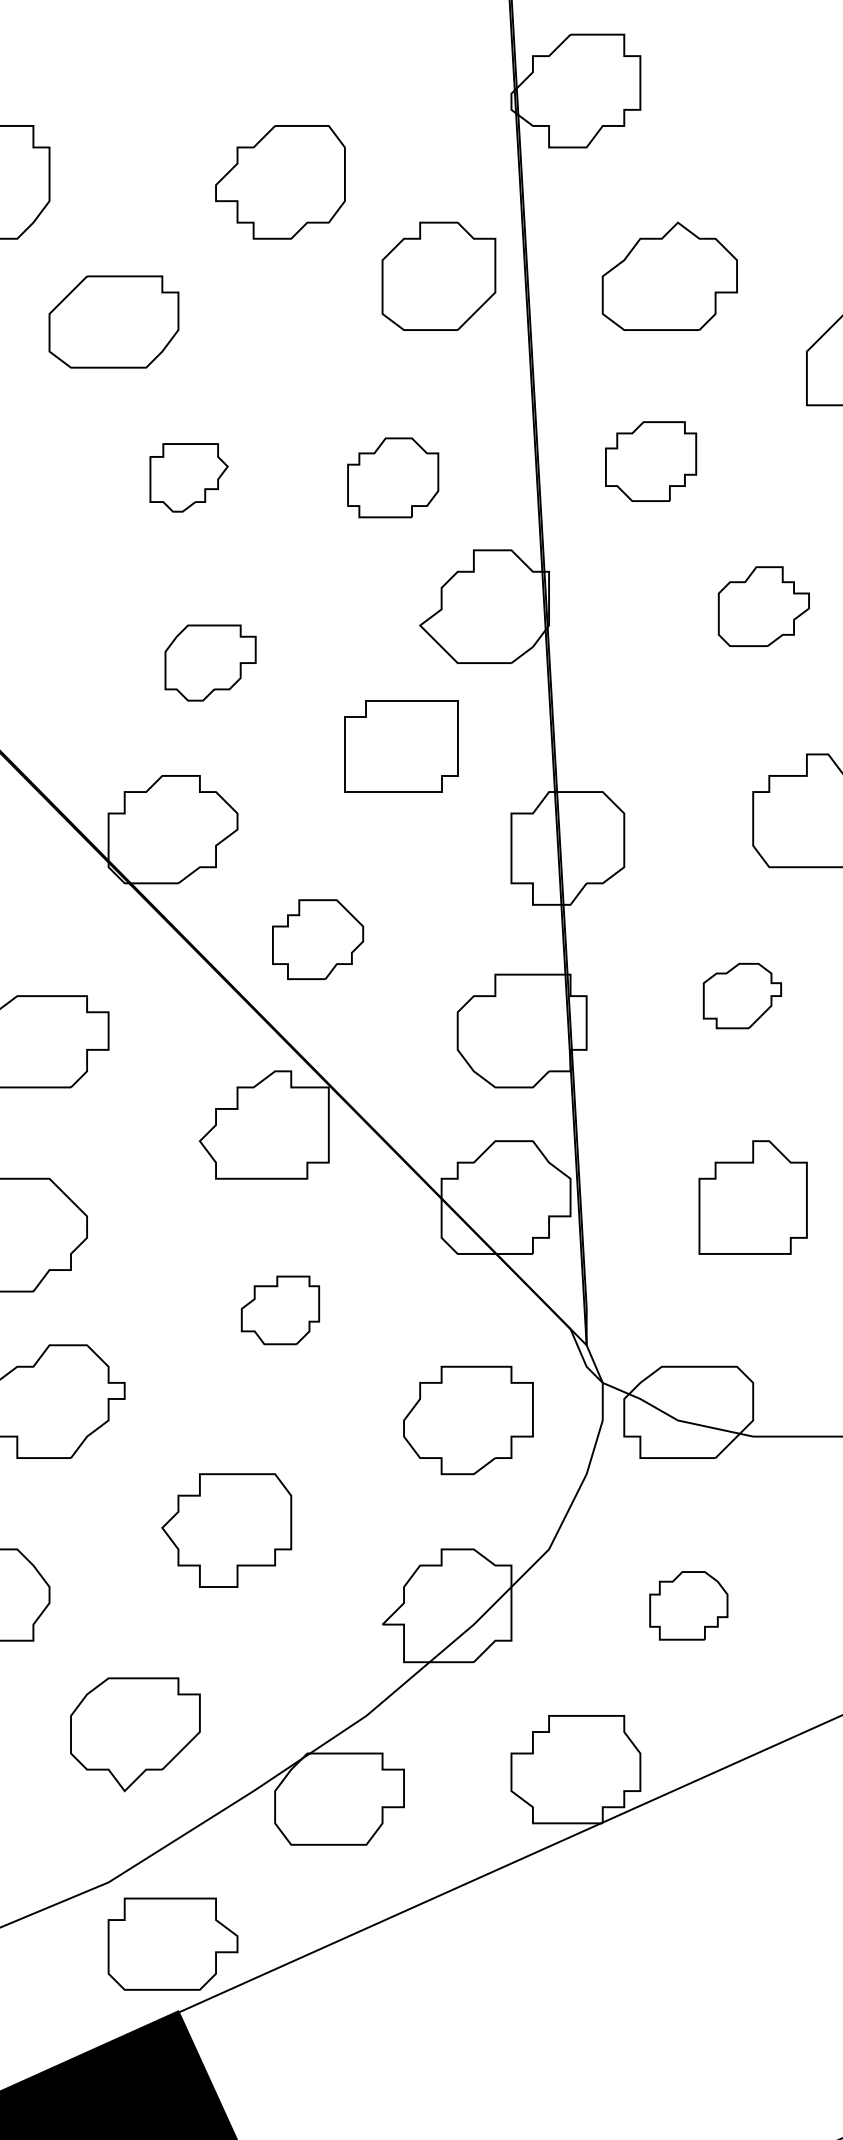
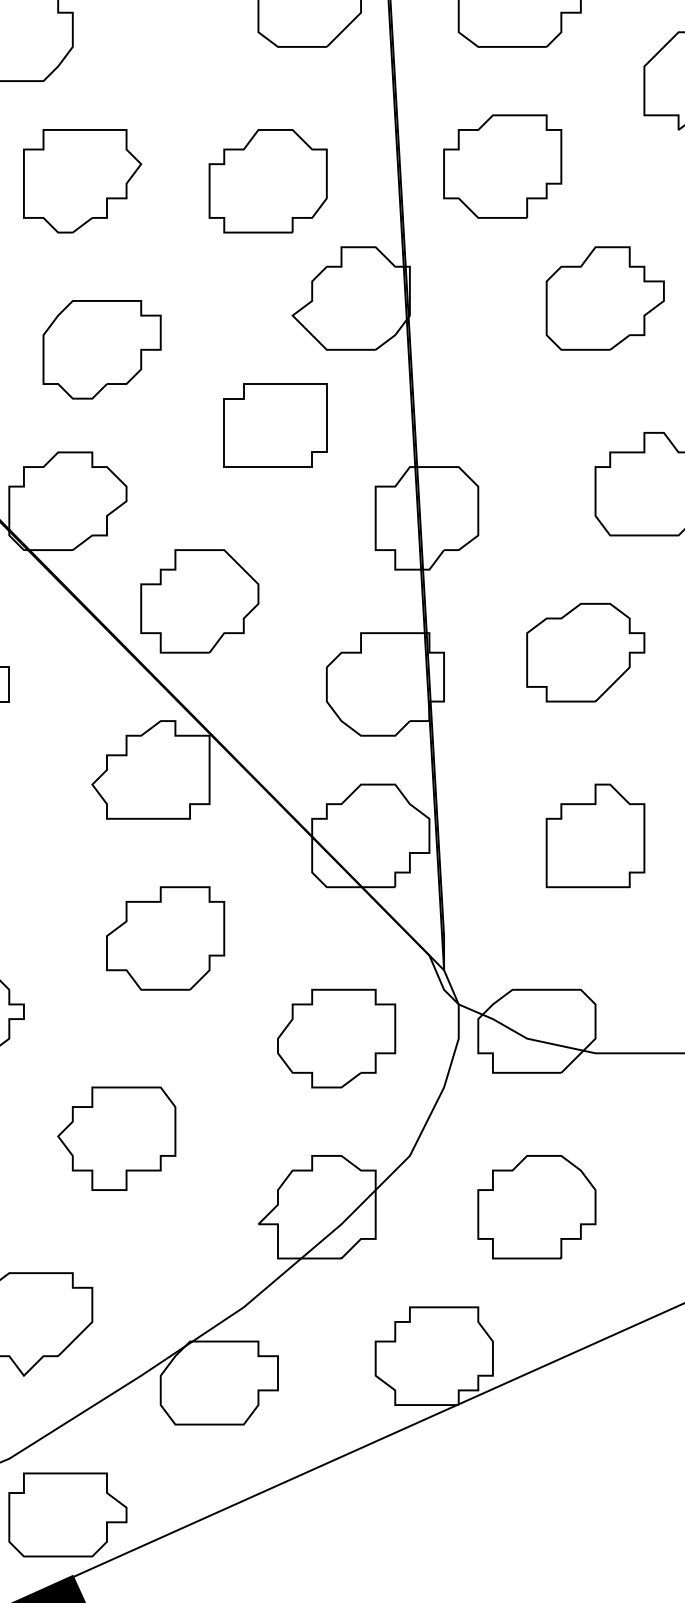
part: (650, 461) -> (502, 166), size x1.43
part: (188, 477) -> (81, 181), size x1.67
part: (392, 477) -> (267, 181), size x1.43
part: (763, 606) -> (604, 298), size x1.43
part: (210, 662) -> (101, 349), size x1.43
part: (317, 939) -> (199, 601), size x1.43
part: (742, 995) -> (585, 652), size x1.67
part: (280, 1310) -> (165, 938), size x1.67
part: (688, 1605) -> (536, 1206), size x1.67

